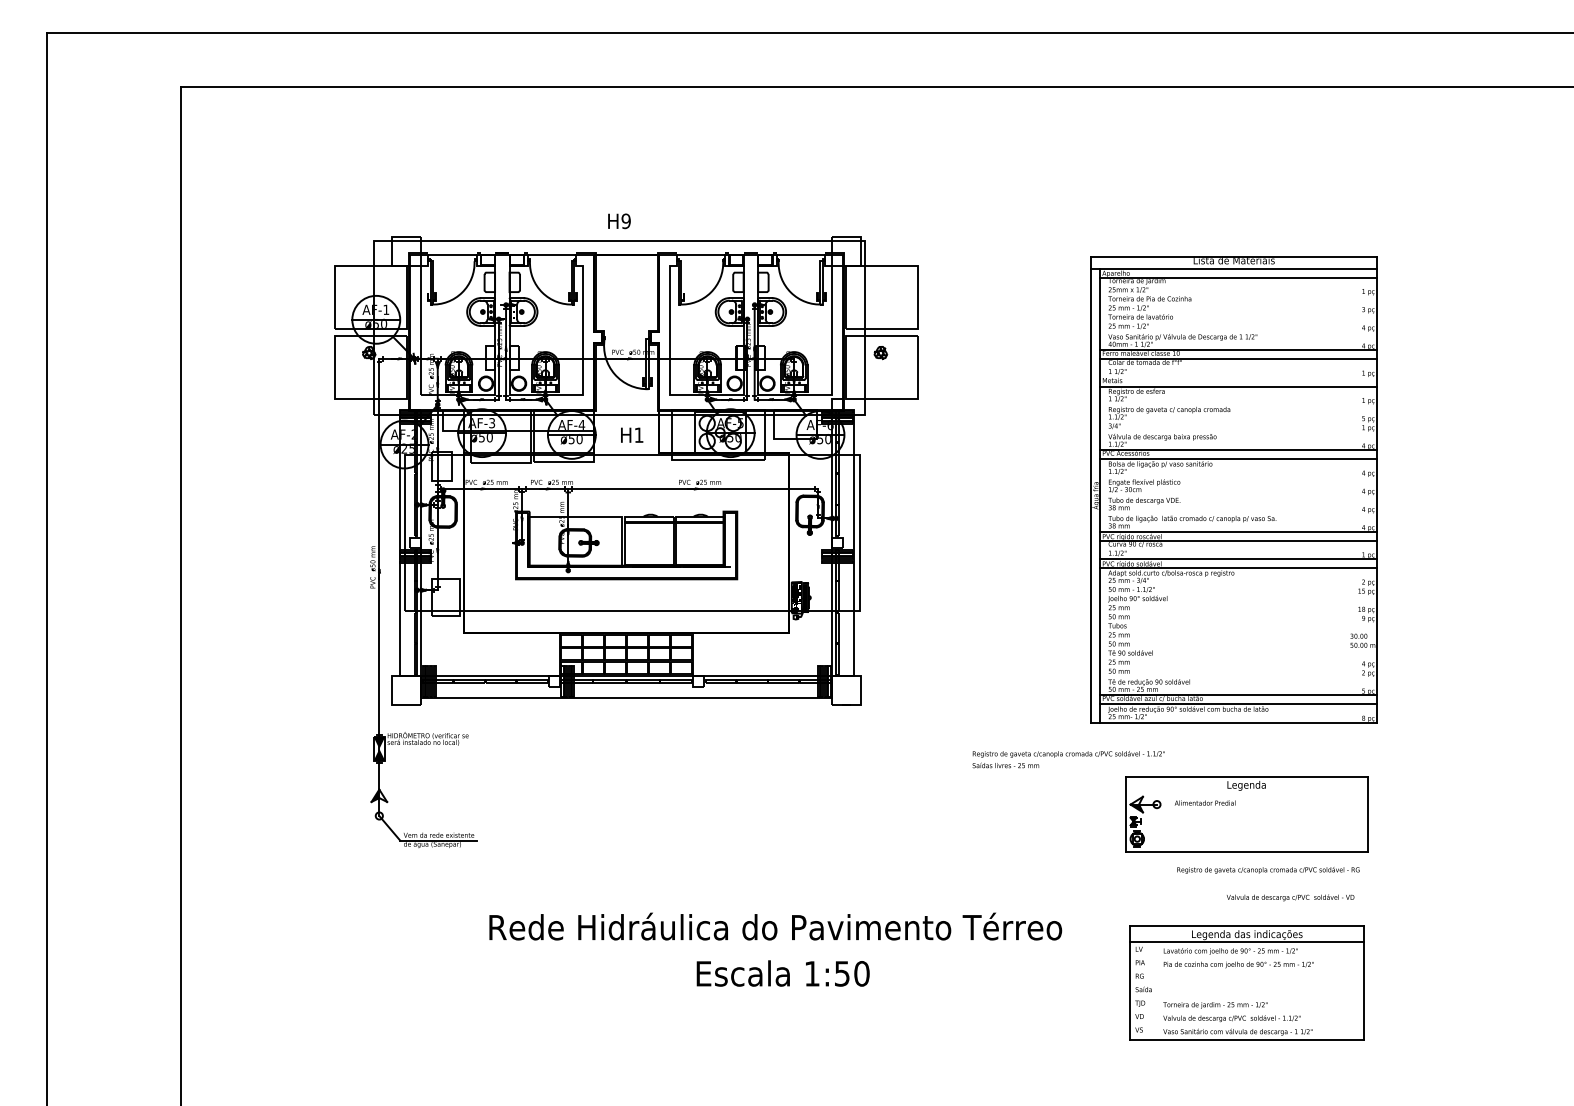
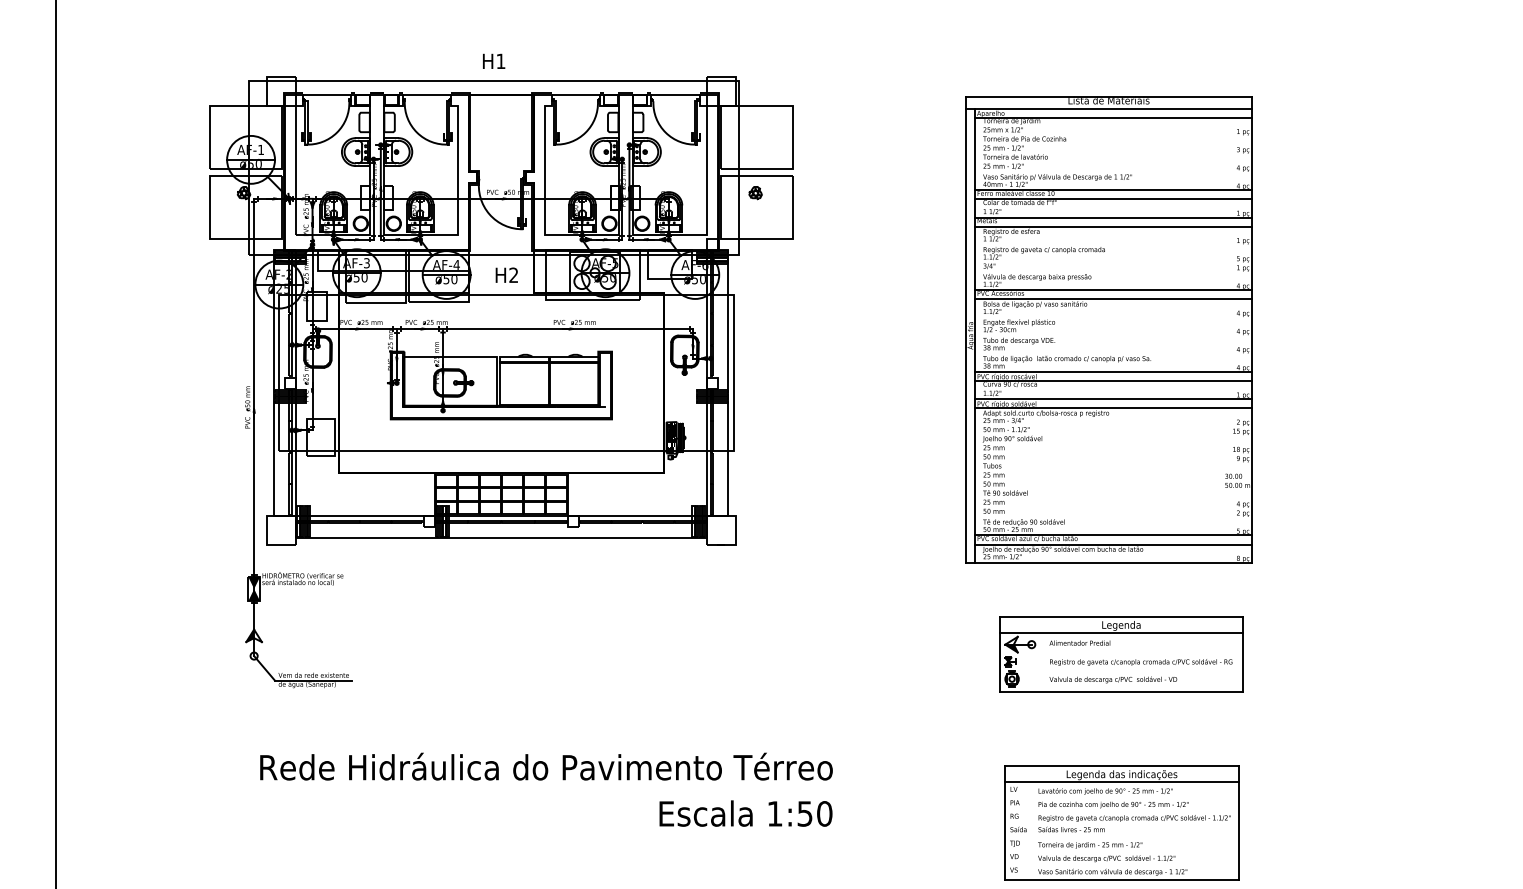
text: (625, 221) -> (500, 61), H9 -> H1
line: (1238, 377) -> (1113, 217), added
text: (638, 434) -> (513, 274), H1 -> H2
text: (1068, 759) -> (1134, 823), moved
line: (1246, 792) -> (1121, 632), added
text: (1268, 870) -> (1141, 662), moved
text: (1290, 897) -> (1113, 679), moved
text: (775, 926) -> (546, 766), moved
text: (782, 973) -> (745, 813), moved

